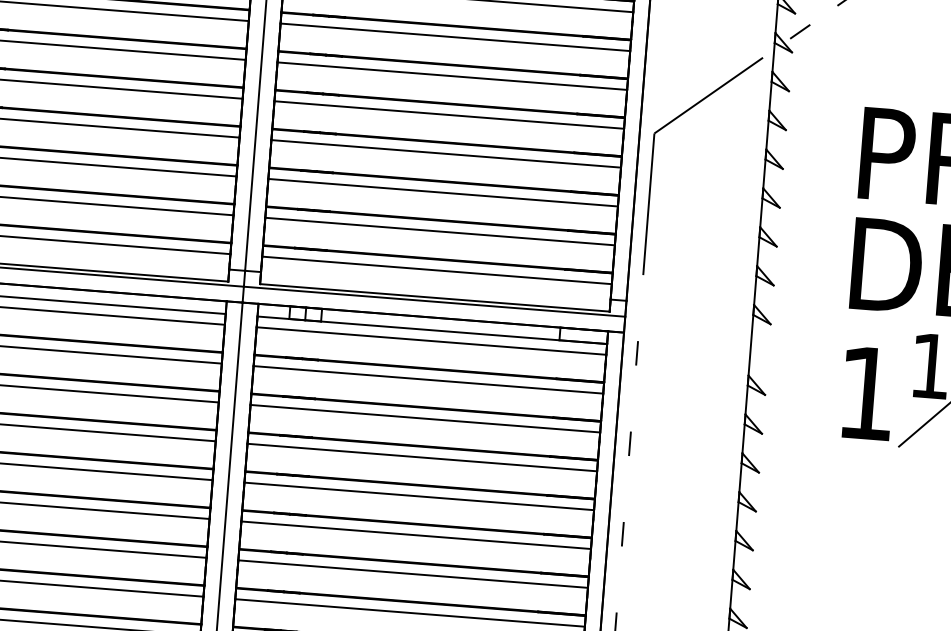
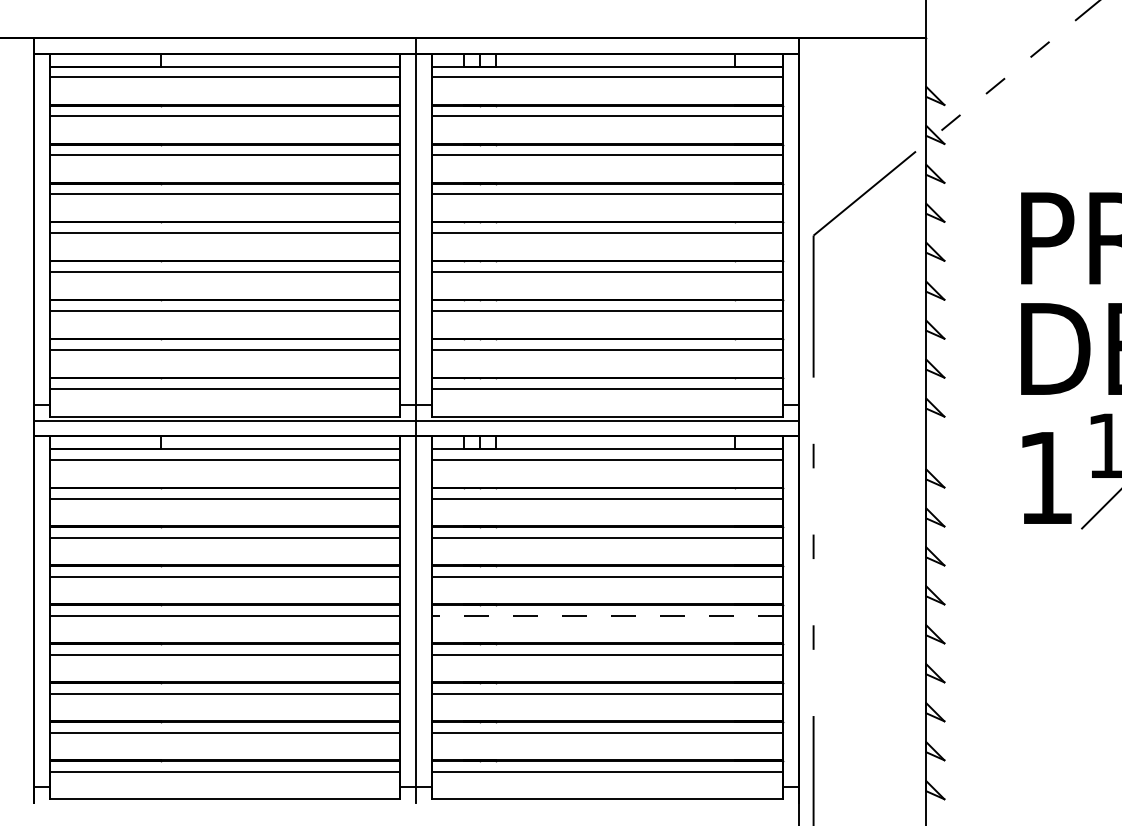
line: (419, 496) -> (607, 615), solid -> dashed

